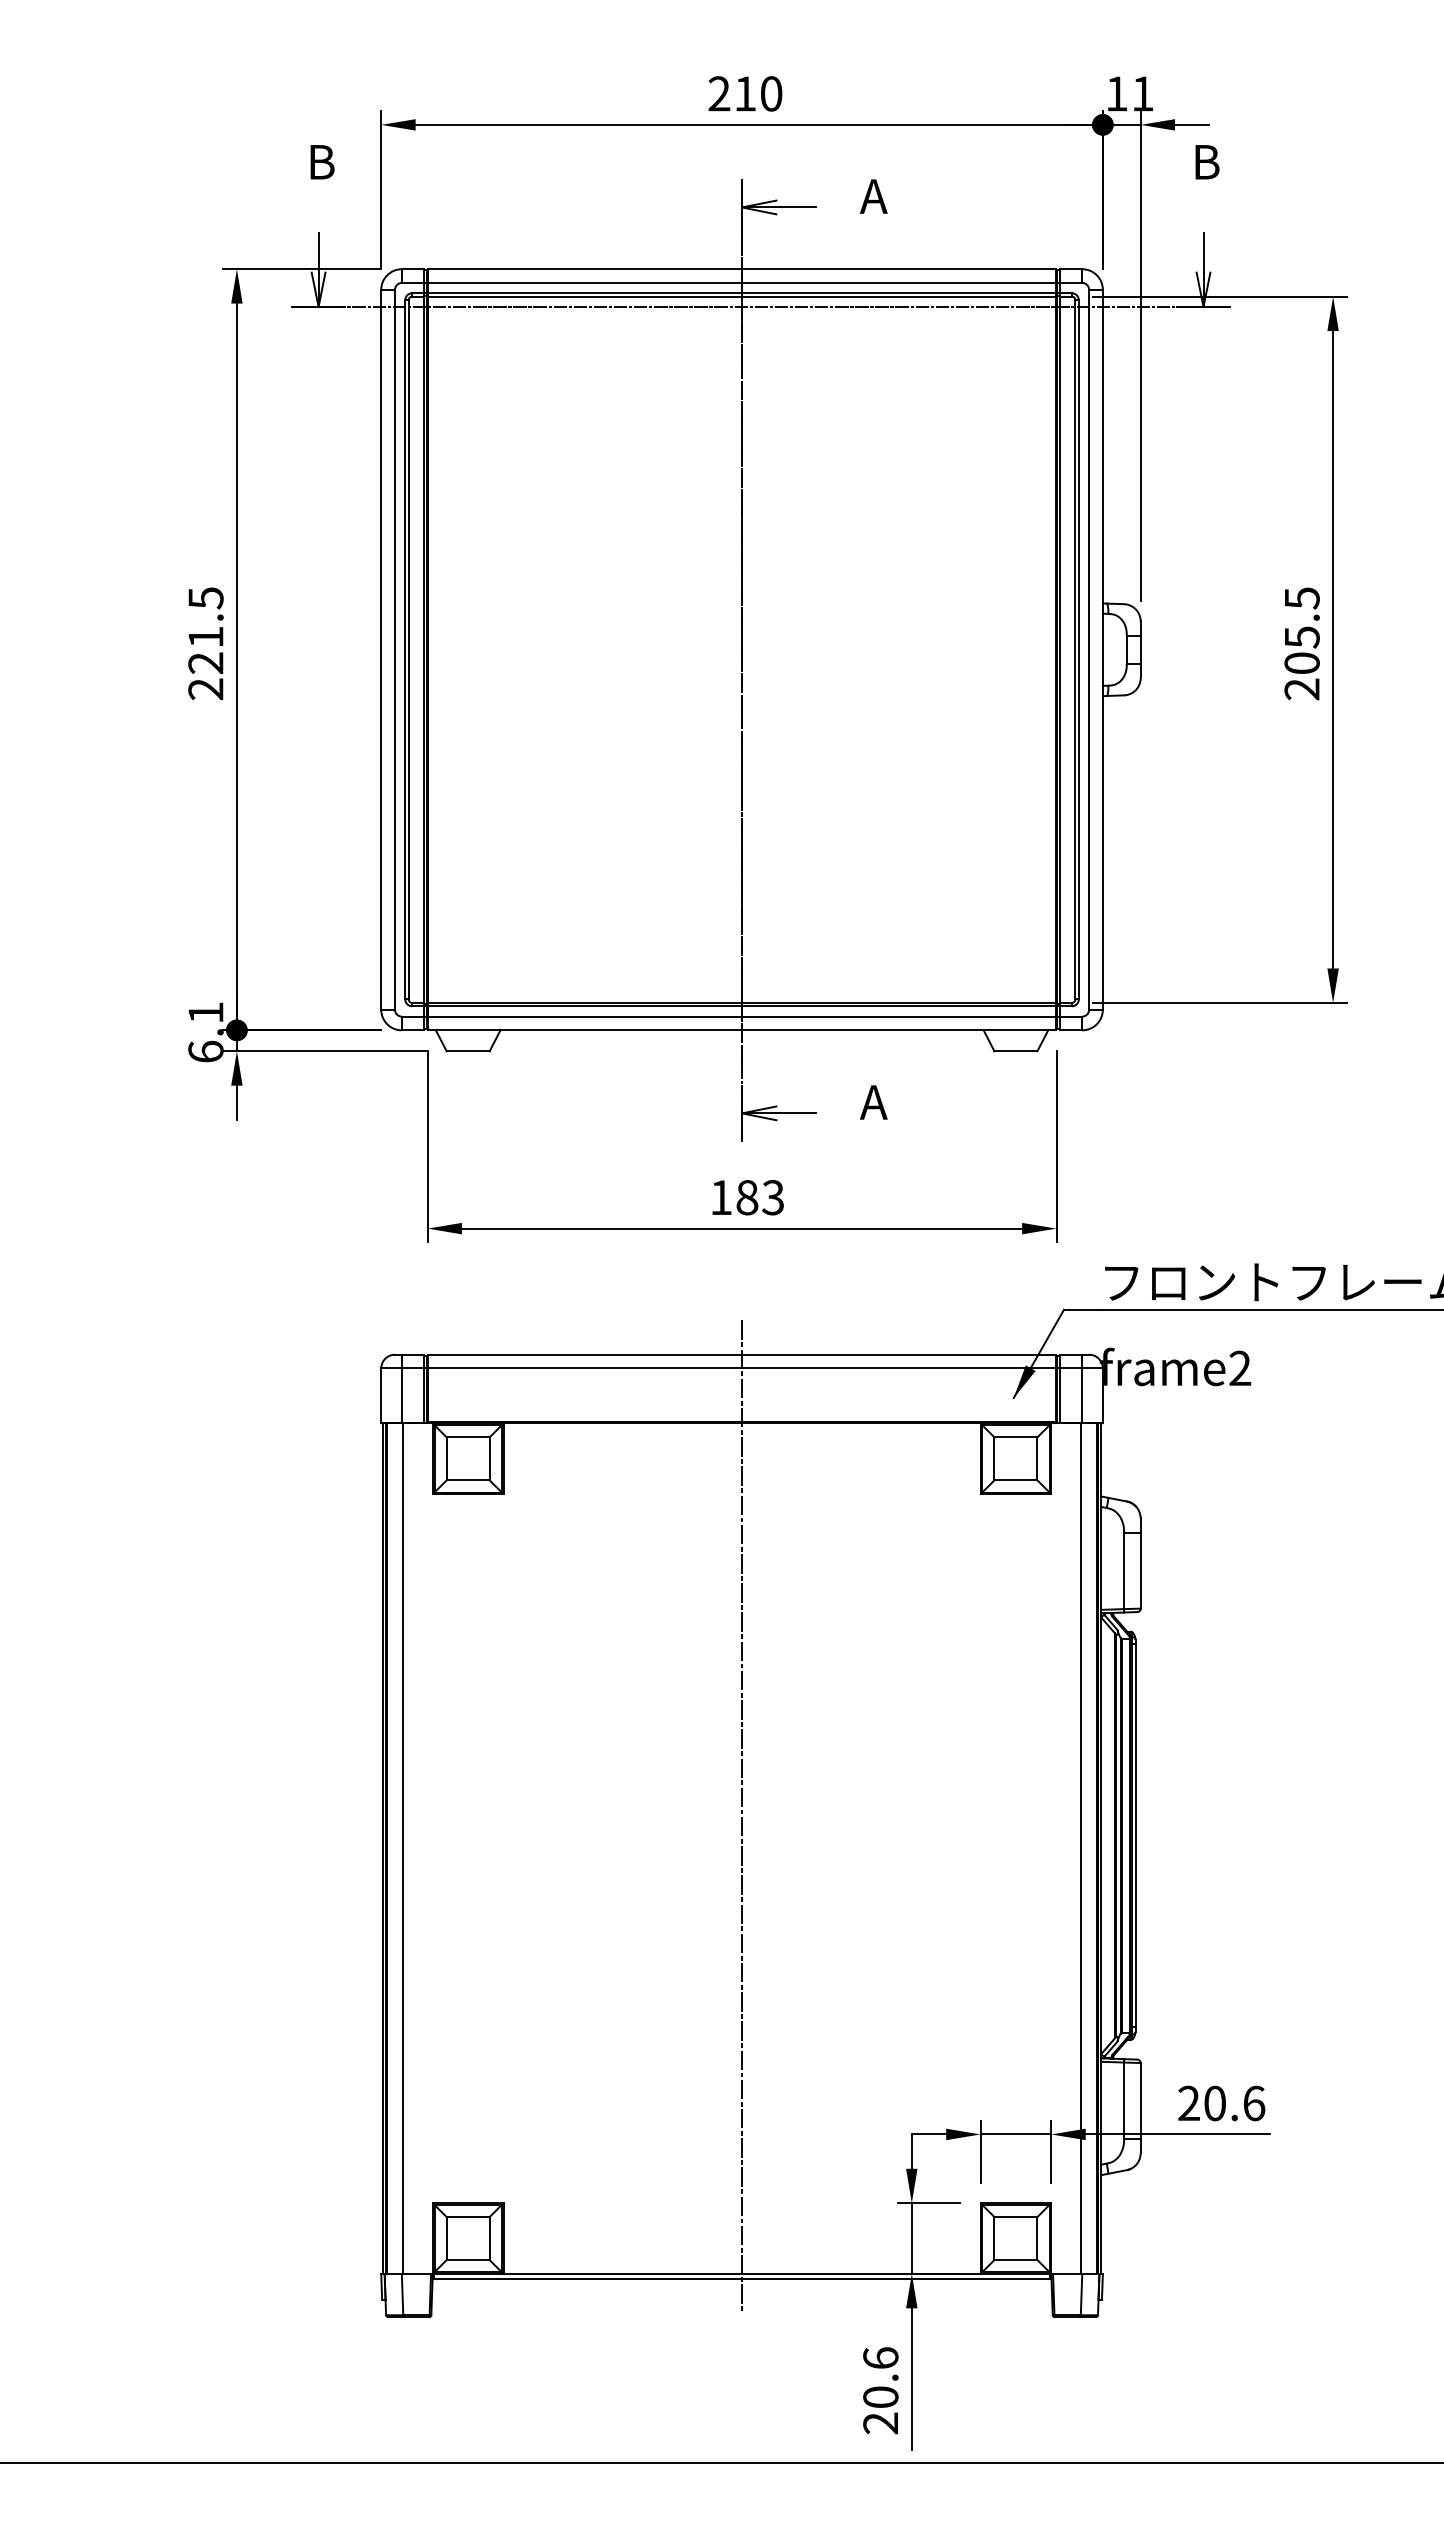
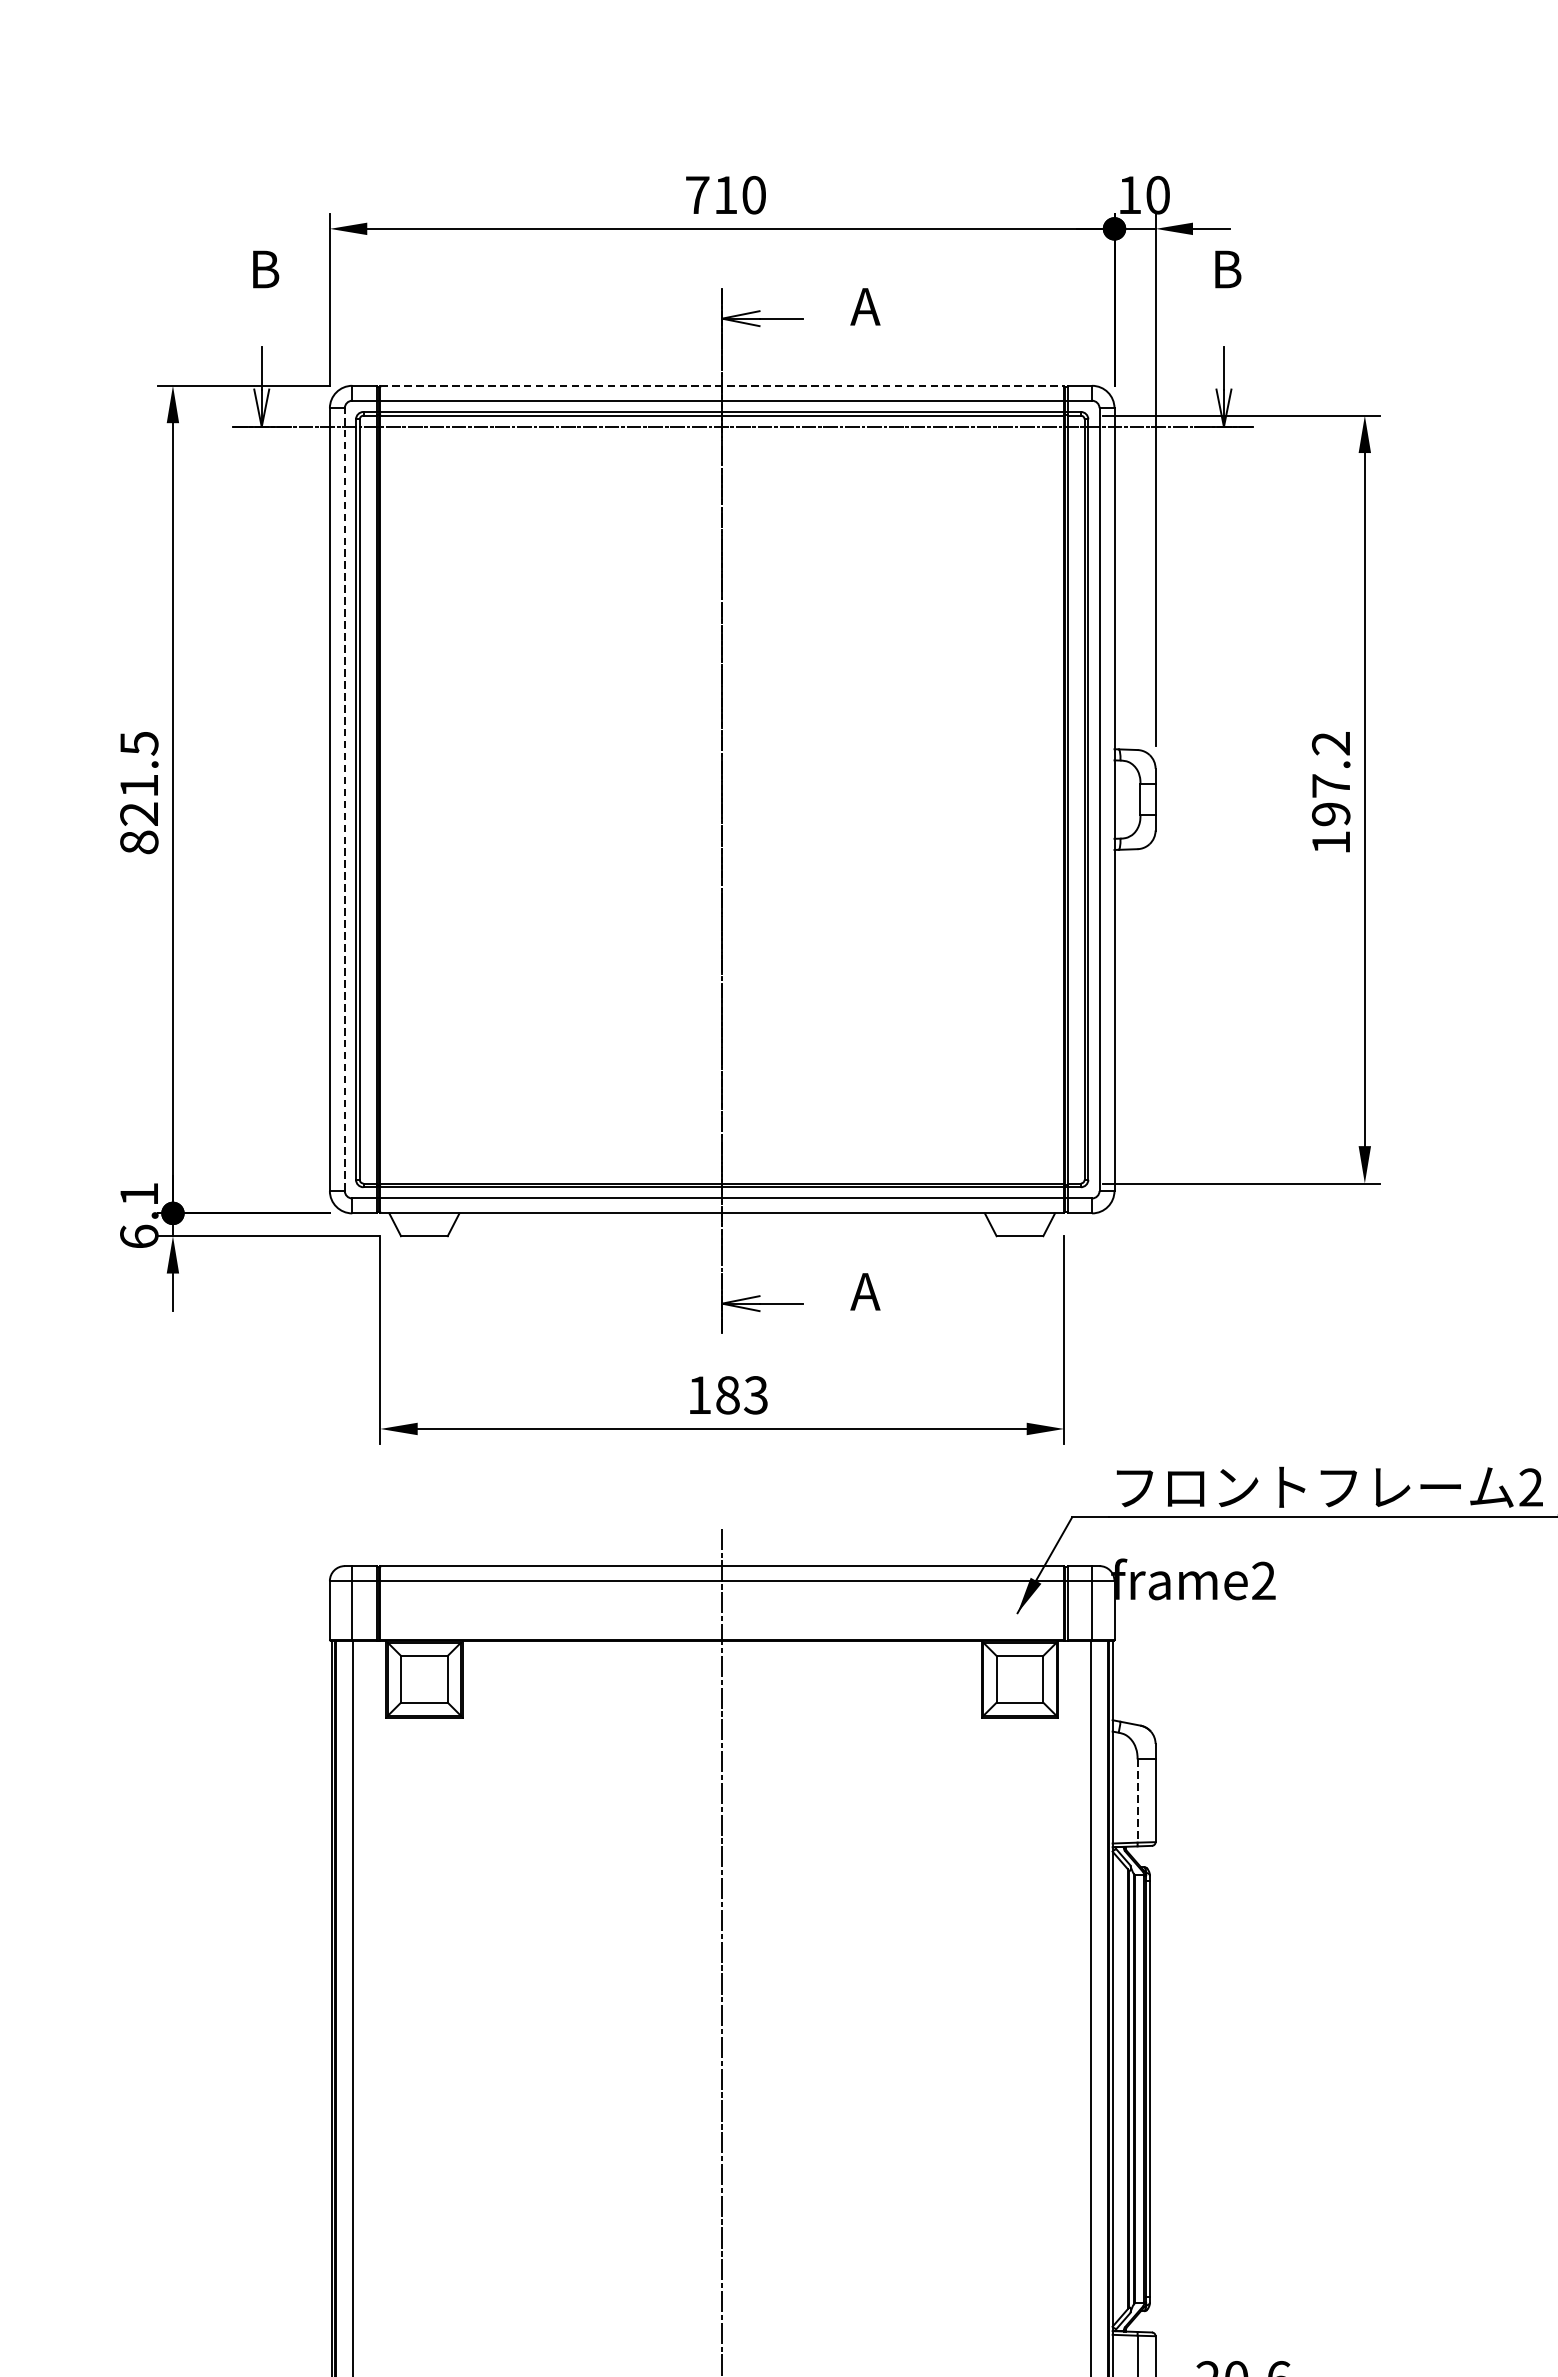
text: (719, 93) -> (697, 194), 210 -> 710
text: (1142, 93) -> (1157, 194), 11 -> 10
line: (742, 269) -> (722, 386), solid -> dashed
text: (1301, 643) -> (1330, 792), 205.5 -> 197.2
line: (394, 649) -> (344, 799), solid -> dashed
text: (205, 689) -> (138, 842), 221.5 -> 821.5
line: (1124, 1571) -> (1138, 1801), solid -> dashed

